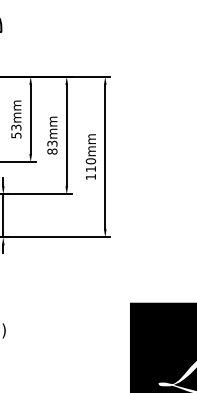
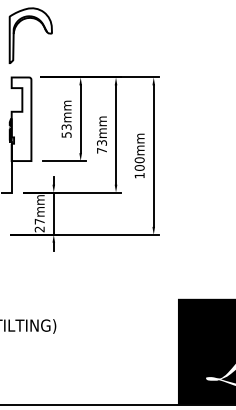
text: (51, 151) -> (101, 150), 83mm -> 73mm
text: (90, 168) -> (139, 167), 110mm -> 100mm

